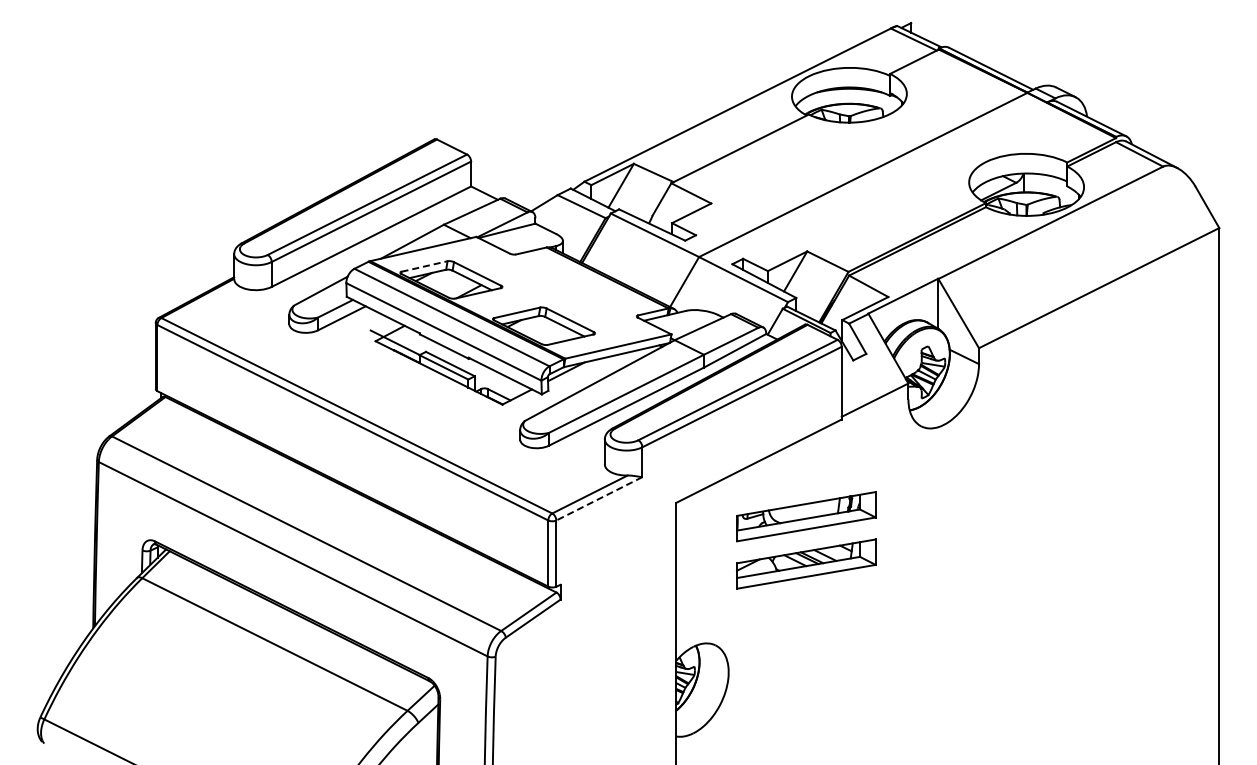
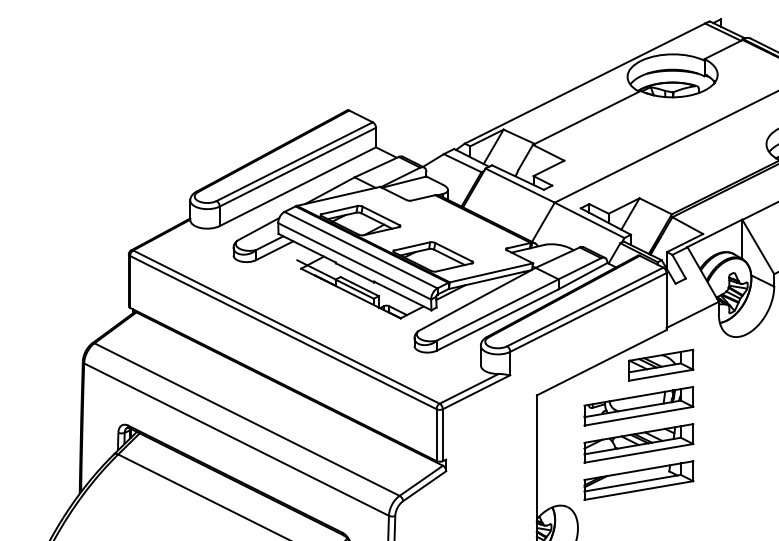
line: (424, 266) -> (339, 210), dashed -> solid
part: (834, 464) -> (660, 365), added
line: (598, 499) -> (475, 392), dashed -> solid
part: (806, 611) -> (638, 480), added

